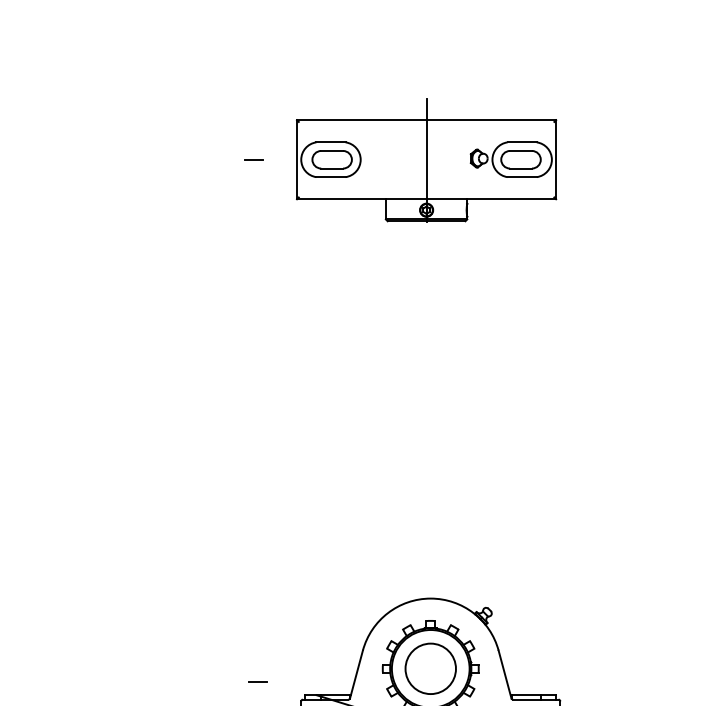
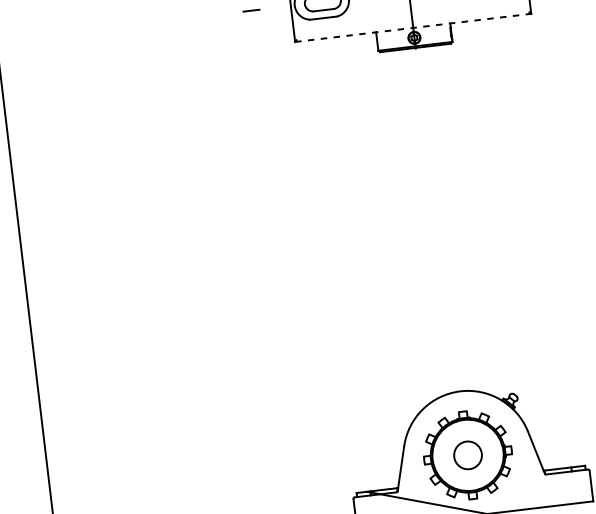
line: (426, 199) -> (413, 28), solid -> dashed
circle: (430, 668) -> (467, 455), size x0.6
line: (257, 681) -> (311, 485), removed

